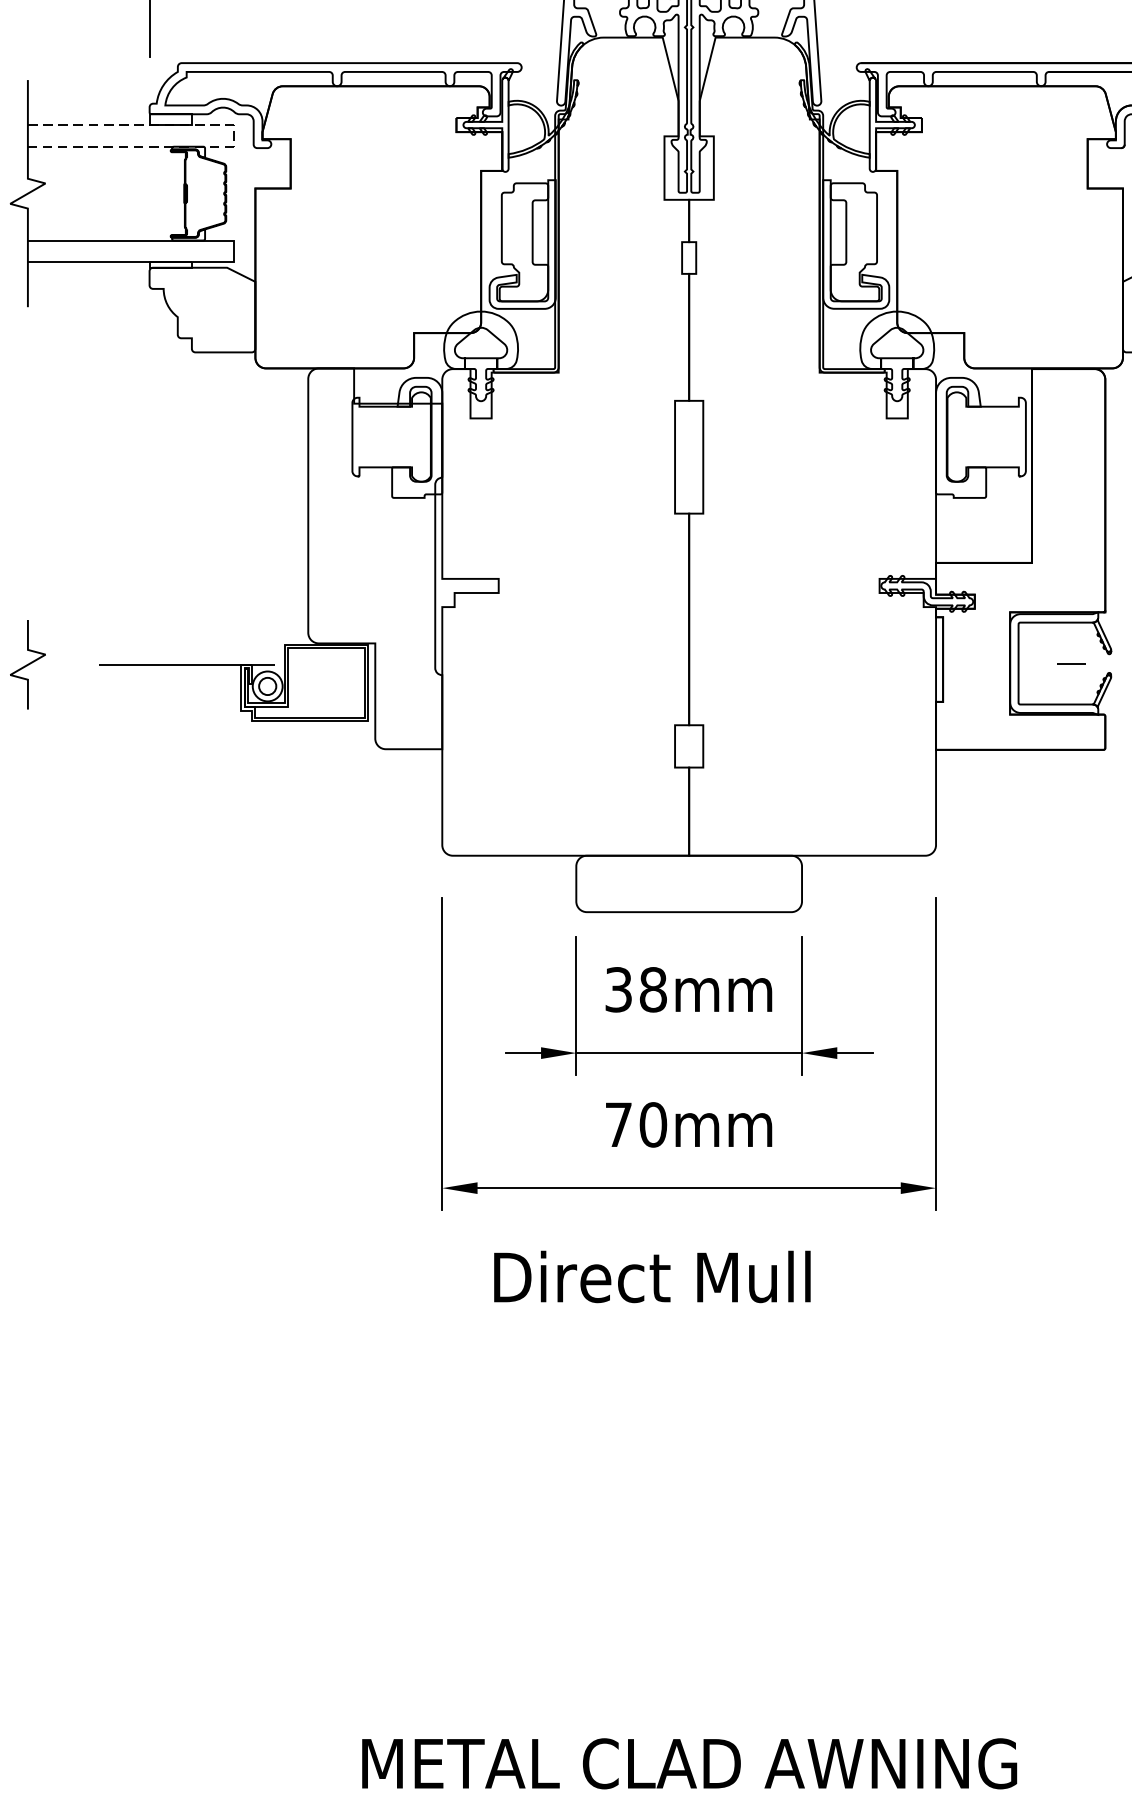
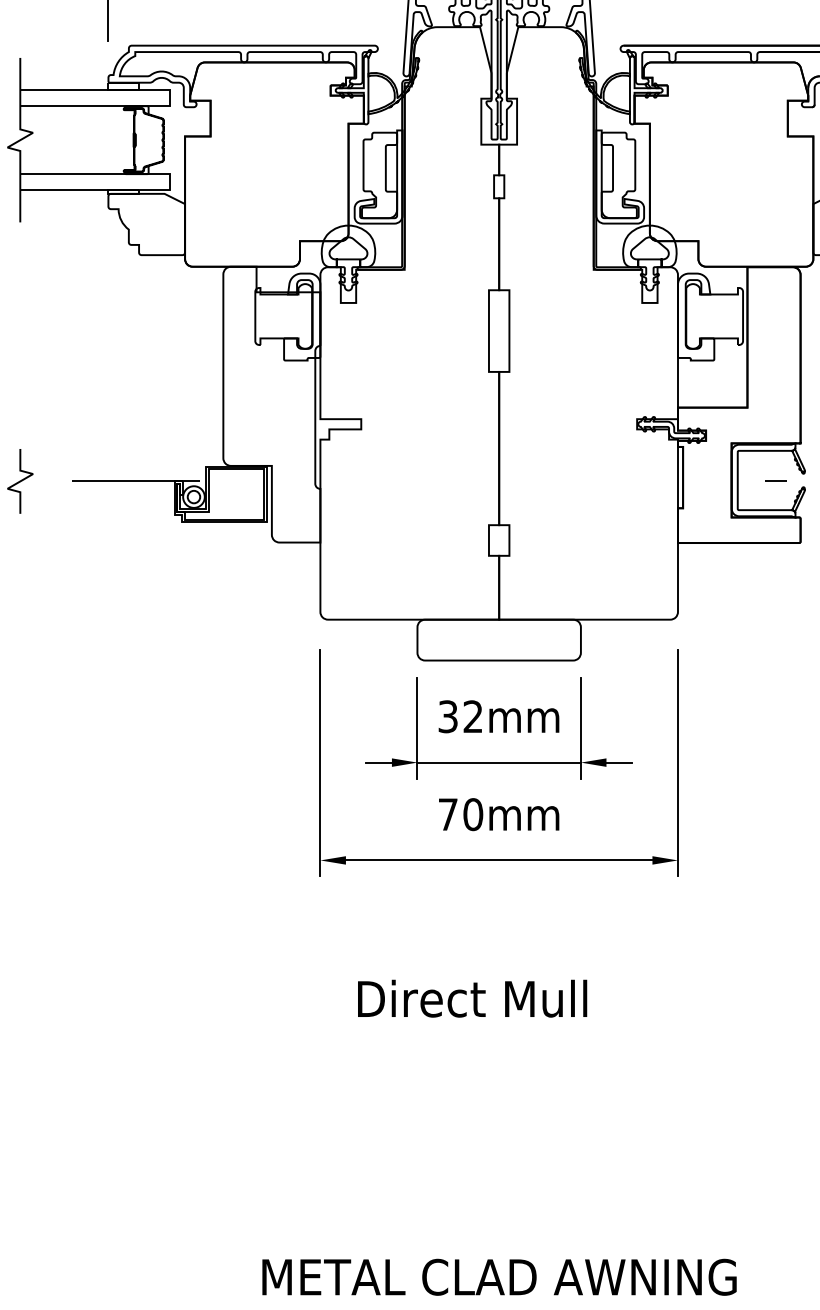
line: (233, 136) -> (169, 98), dashed -> solid
text: (653, 989) -> (473, 716), 38mm -> 32mm
text: (652, 1276) -> (472, 998), moved

